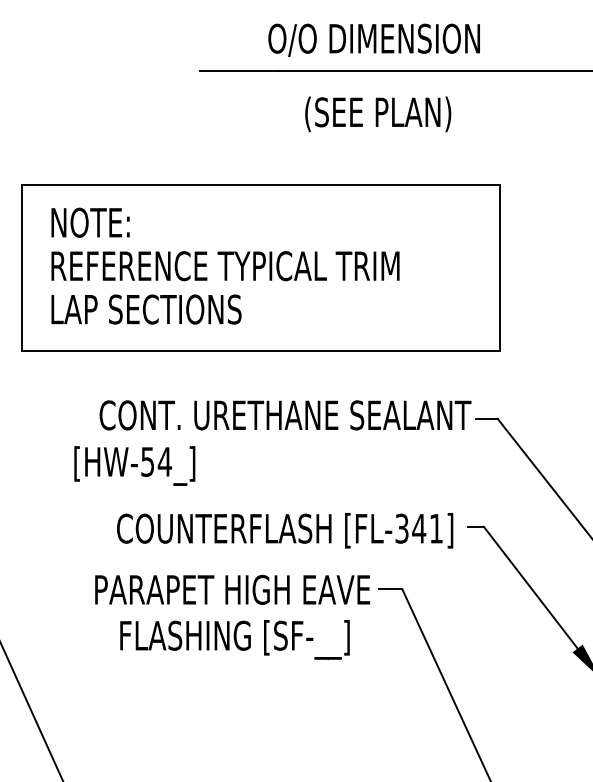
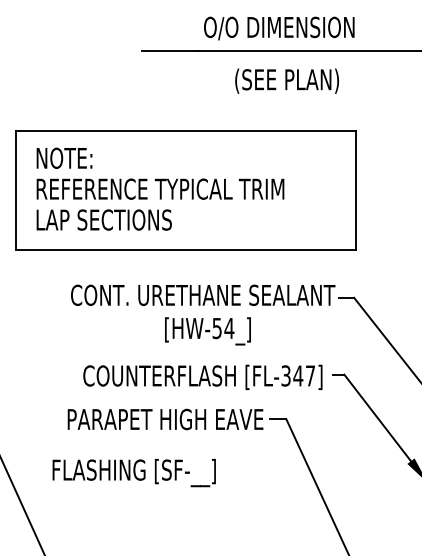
text: (374, 40) -> (279, 28), moved
text: (377, 113) -> (286, 80), moved
text: (134, 466) -> (207, 331), moved
text: (436, 528) -> (310, 375), [FL-341] -> [FL-347]
text: (233, 640) -> (133, 473), moved

